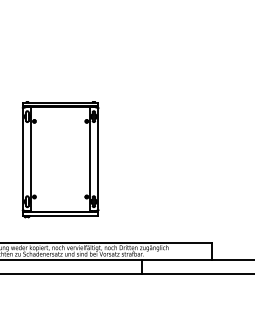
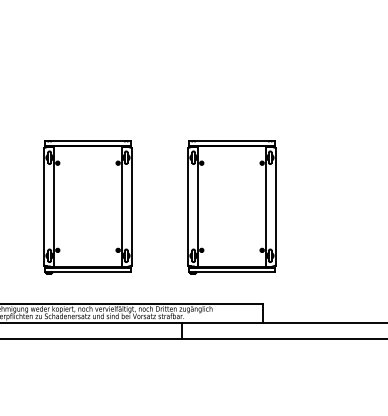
part: (185, 159) -> (231, 207), added

